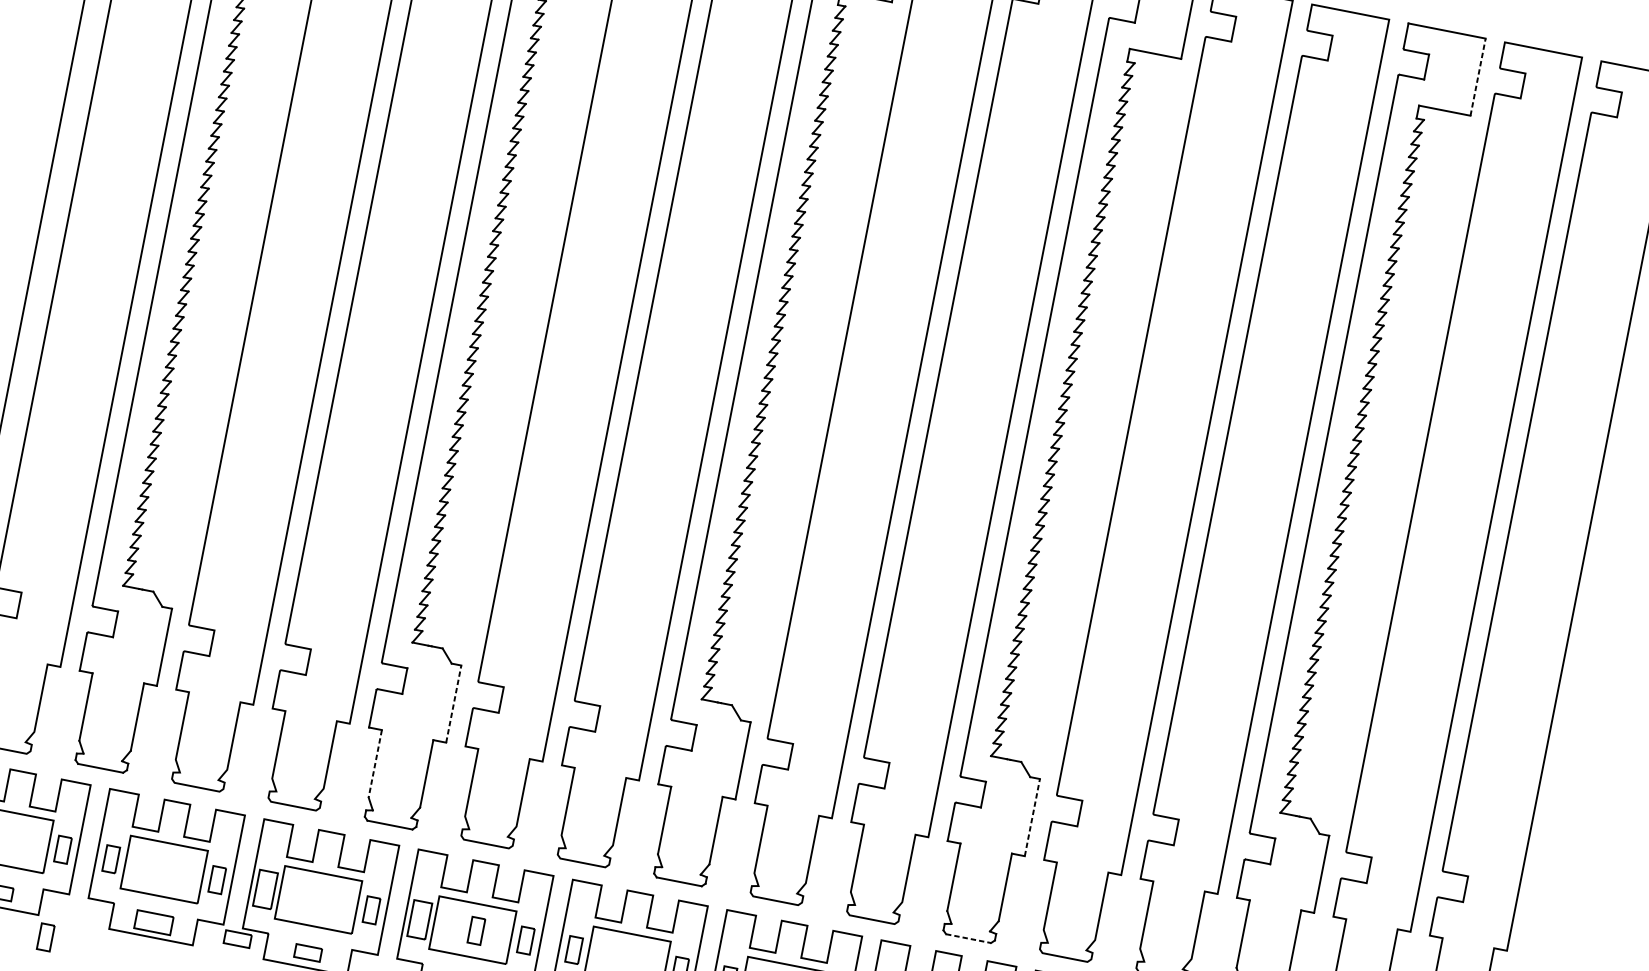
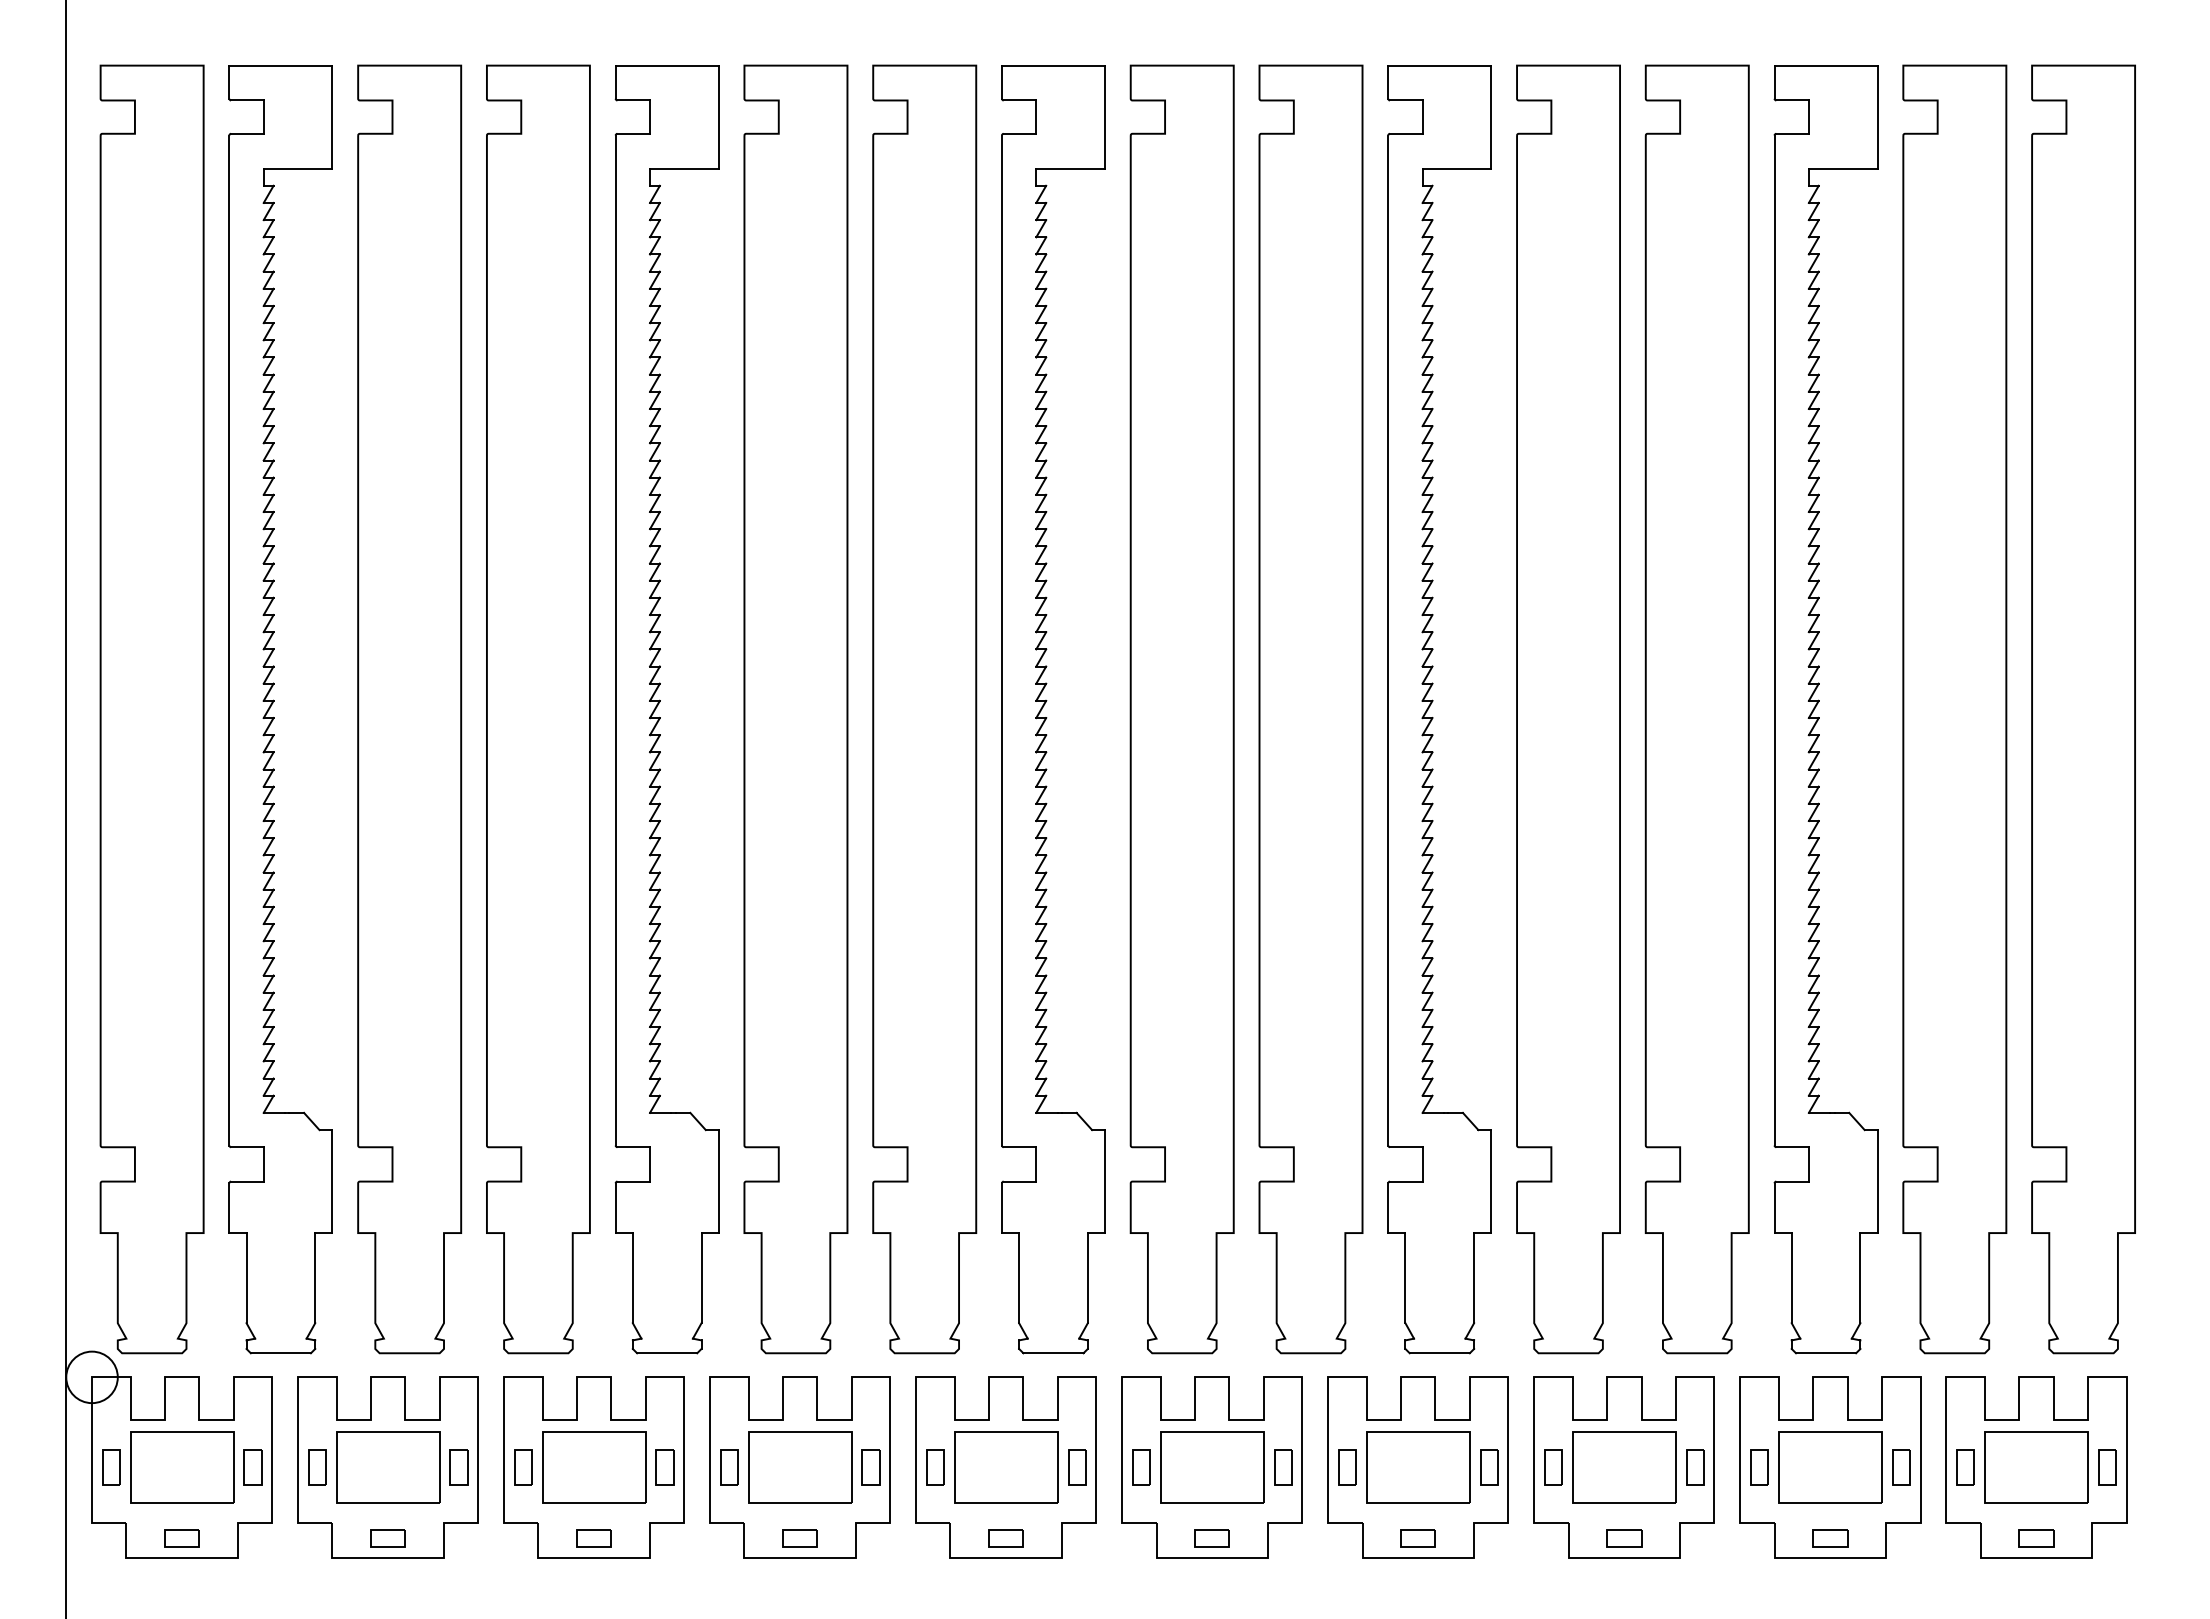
line: (1477, 77) -> (1877, 117), dashed -> solid
line: (453, 704) -> (718, 1181), dashed -> solid
line: (374, 764) -> (632, 1278), dashed -> solid
line: (1032, 817) -> (1491, 1181), dashed -> solid
part: (265, 889) -> (523, 1467), size x0.71
part: (419, 919) -> (729, 1467), size x0.71
part: (153, 922) -> (387, 1538), size x0.71
part: (476, 930) -> (804, 1467), removed
part: (45, 937) -> (252, 1584), removed
line: (969, 938) -> (1440, 1353), dashed -> solid
part: (237, 939) -> (499, 1538), removed

